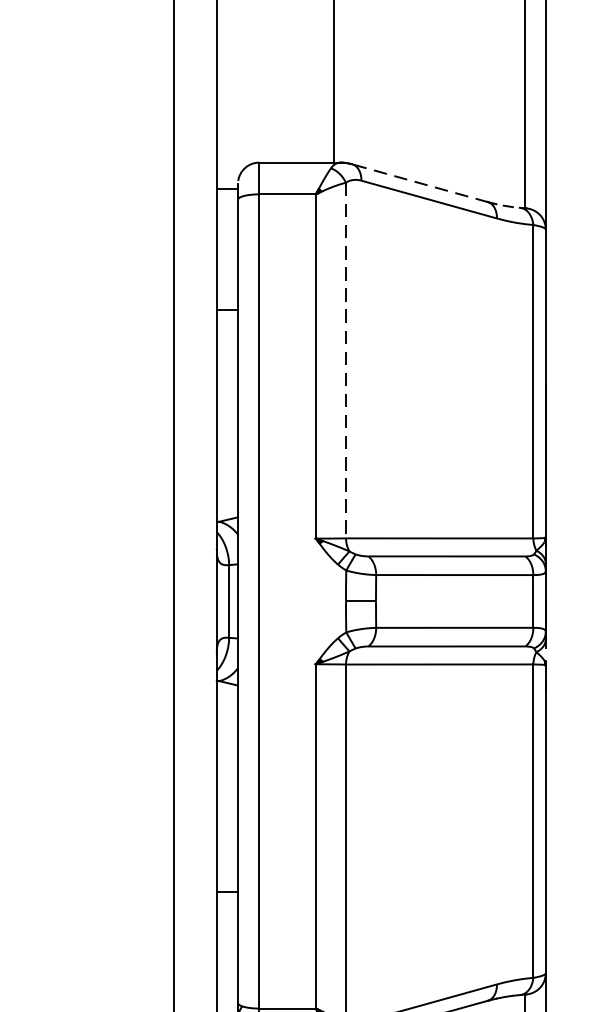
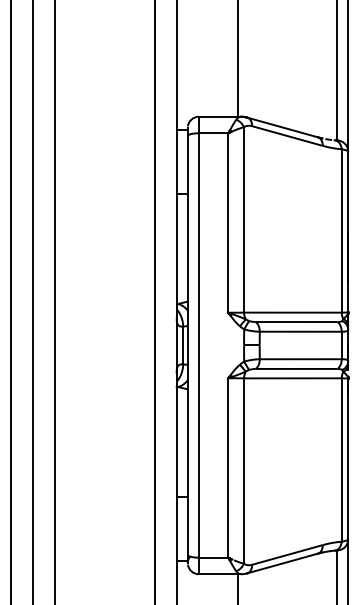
line: (421, 183) -> (283, 127), dashed -> solid
line: (346, 359) -> (244, 219), dashed -> solid

